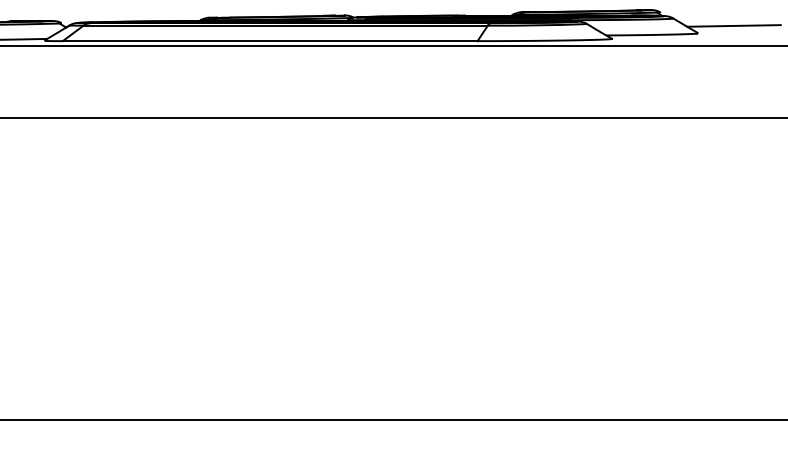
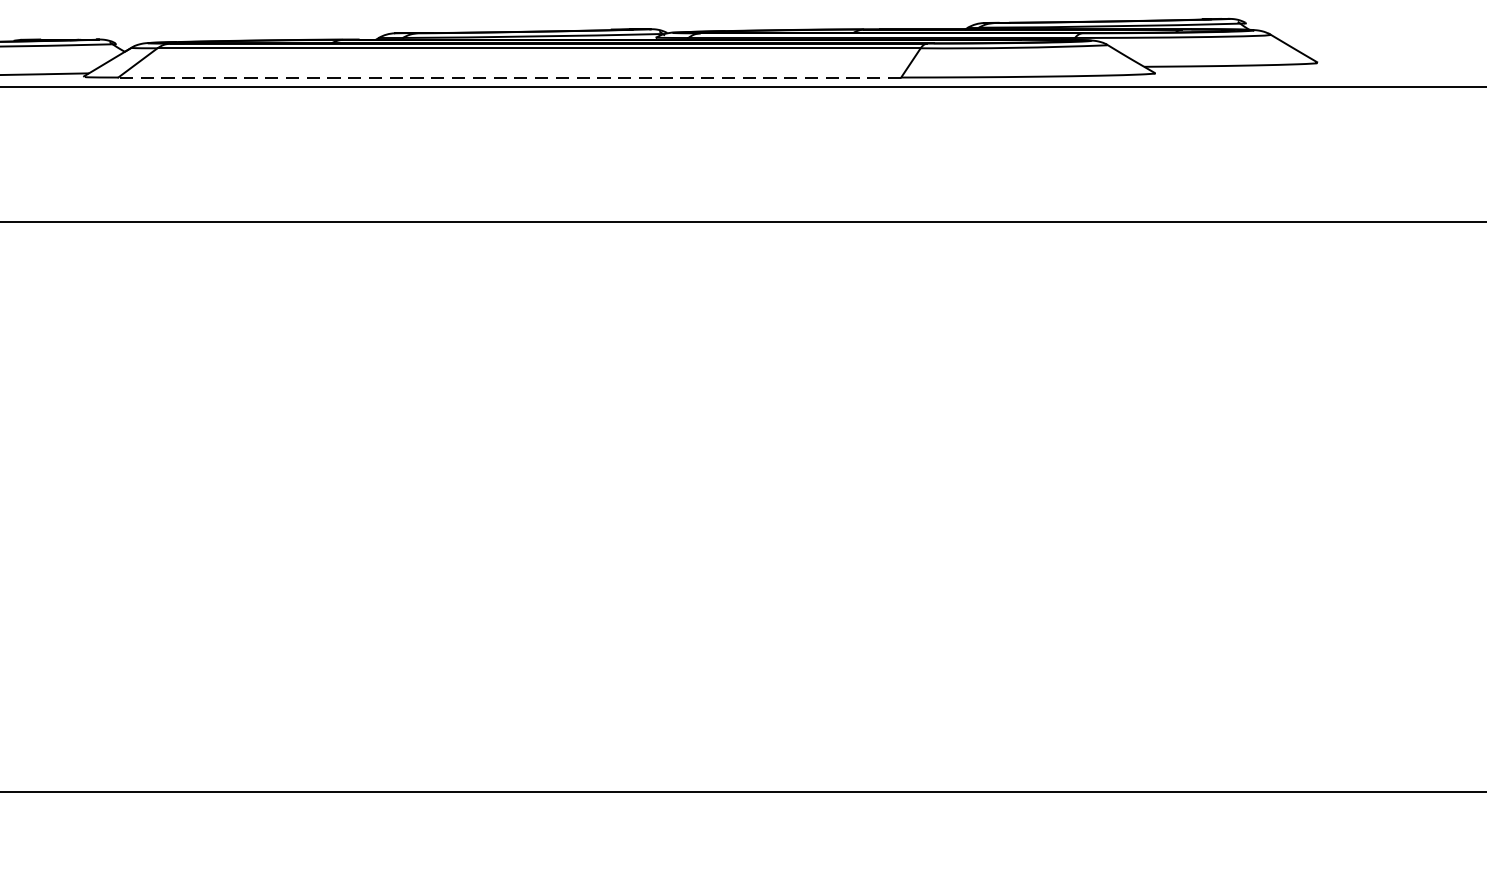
line: (733, 25) -> (1384, 47), removed
line: (269, 41) -> (508, 78), solid -> dashed

